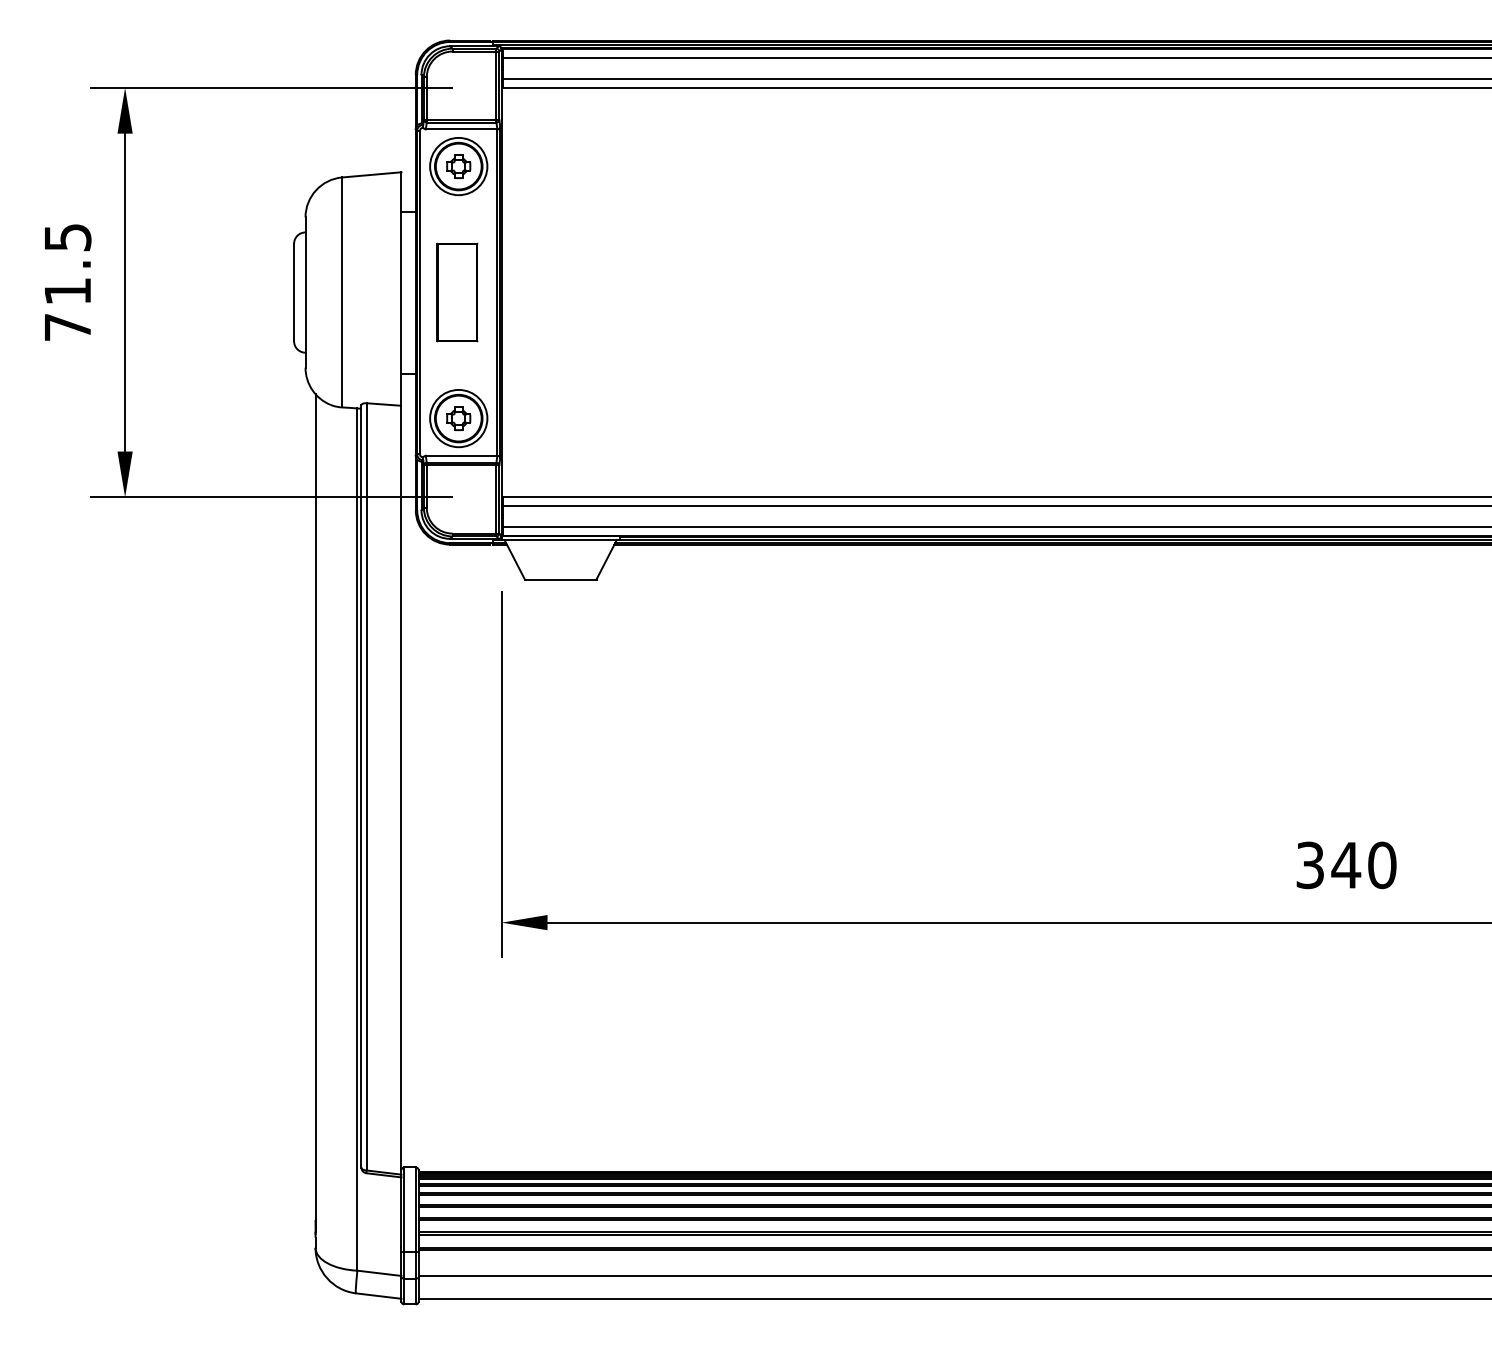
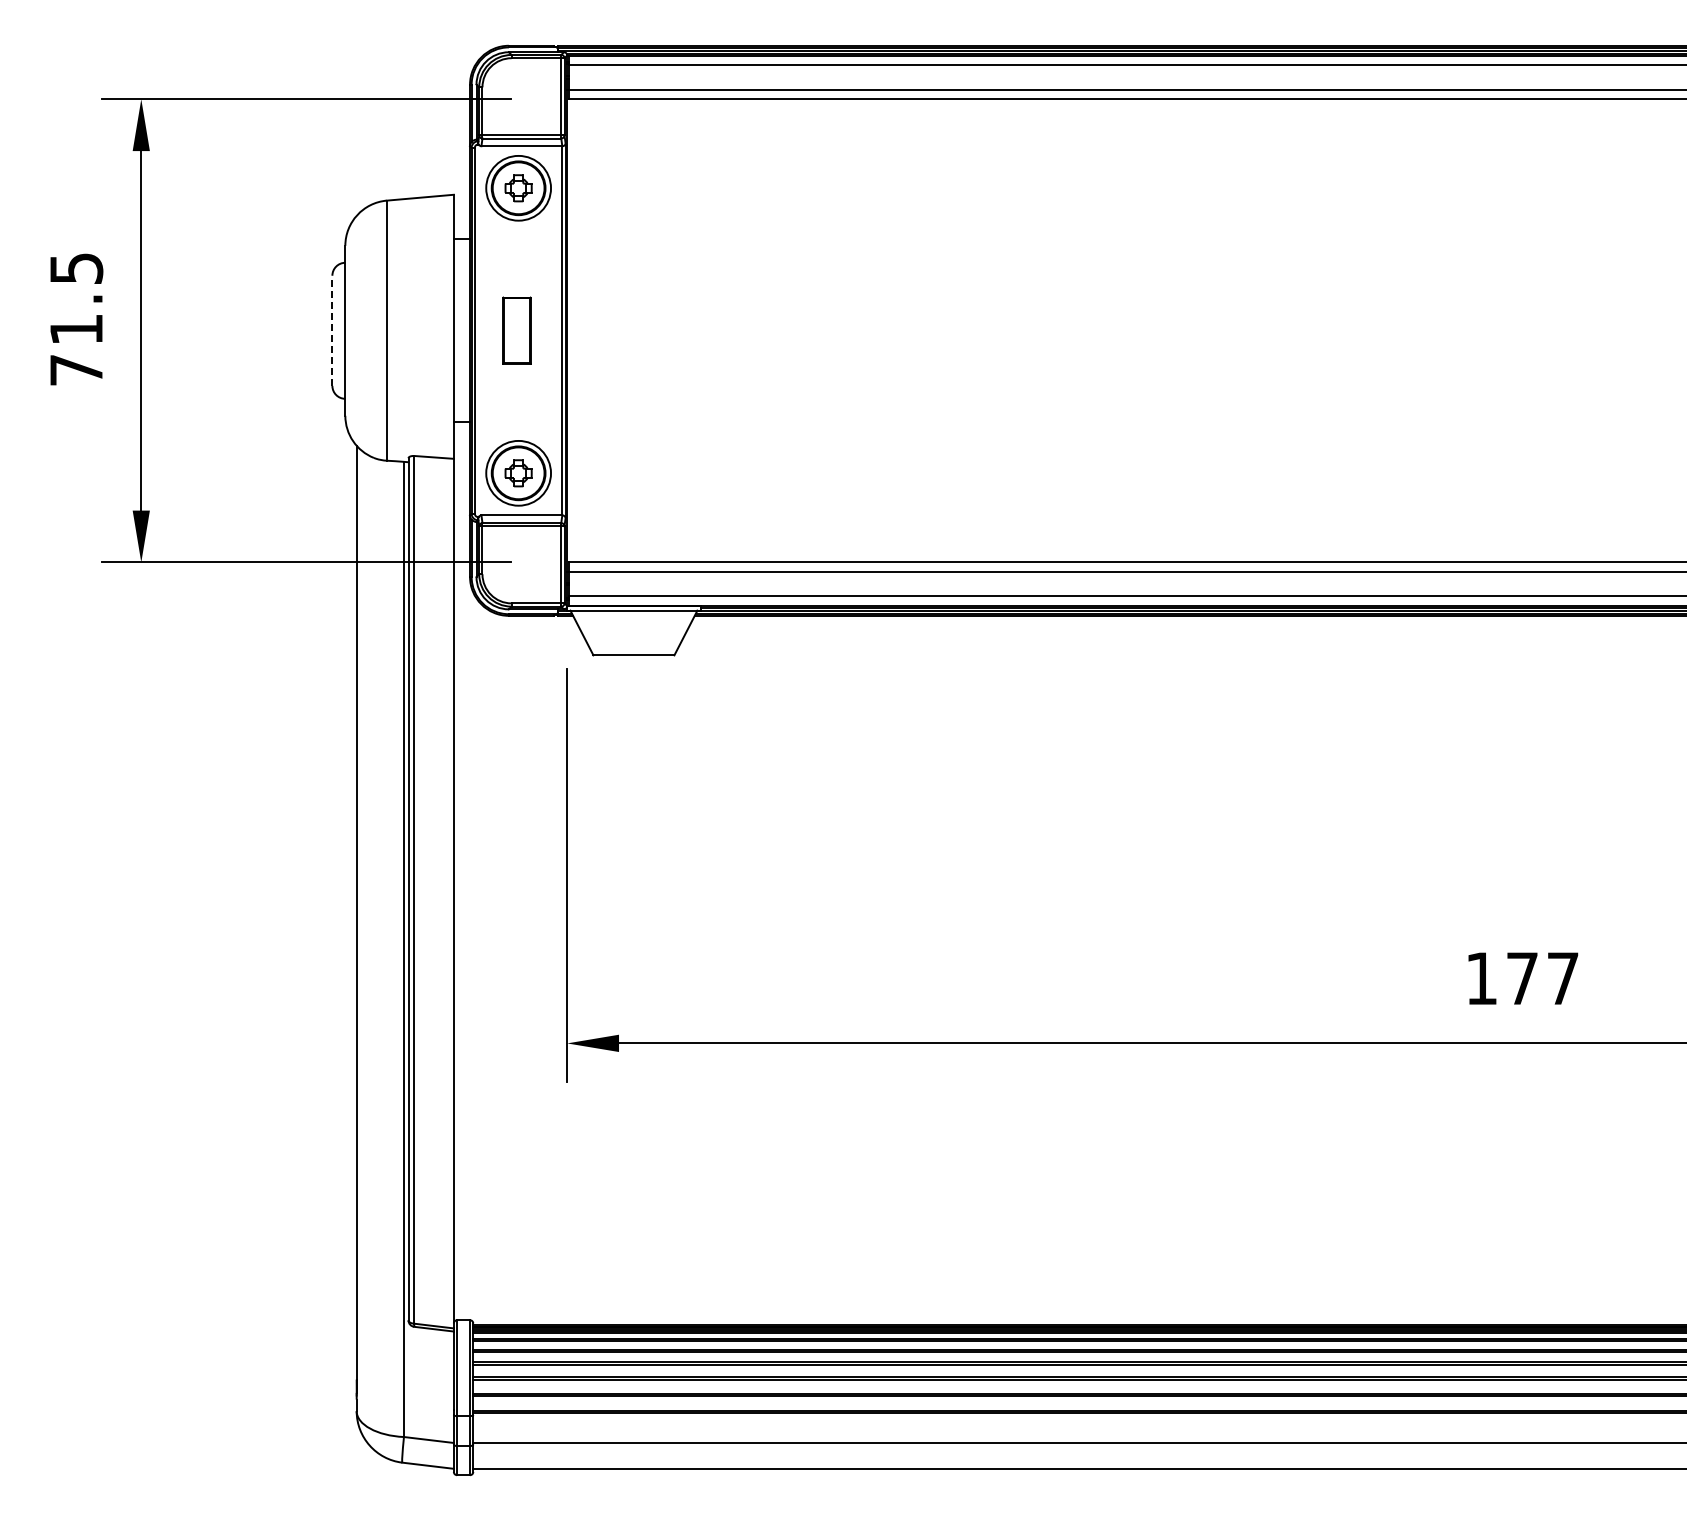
line: (294, 292) -> (332, 330), solid -> dashed
part: (456, 292) -> (516, 330), size x0.6
text: (1346, 865) -> (1522, 978), 340 -> 177

